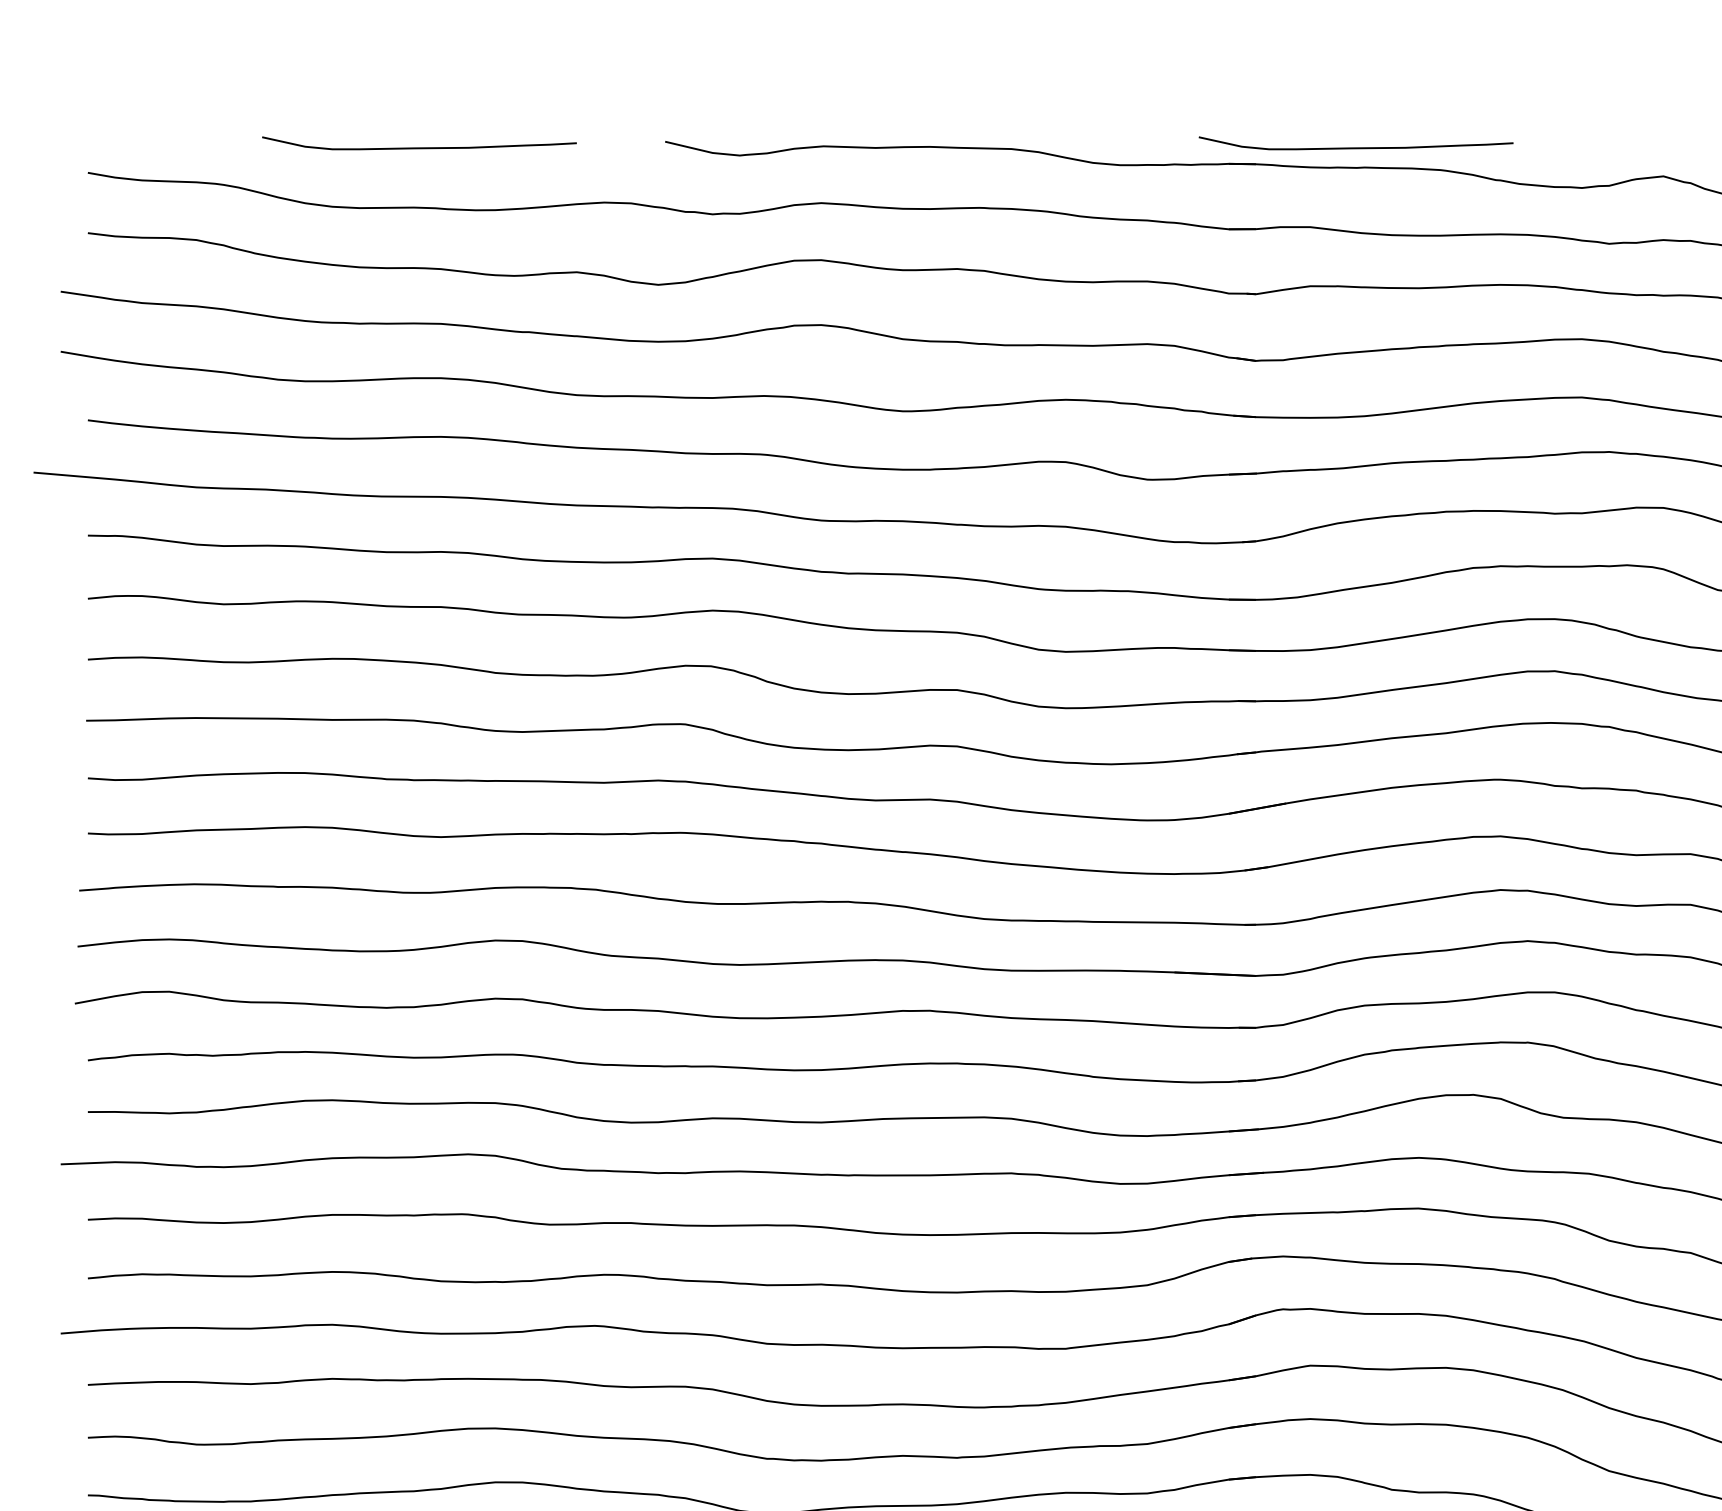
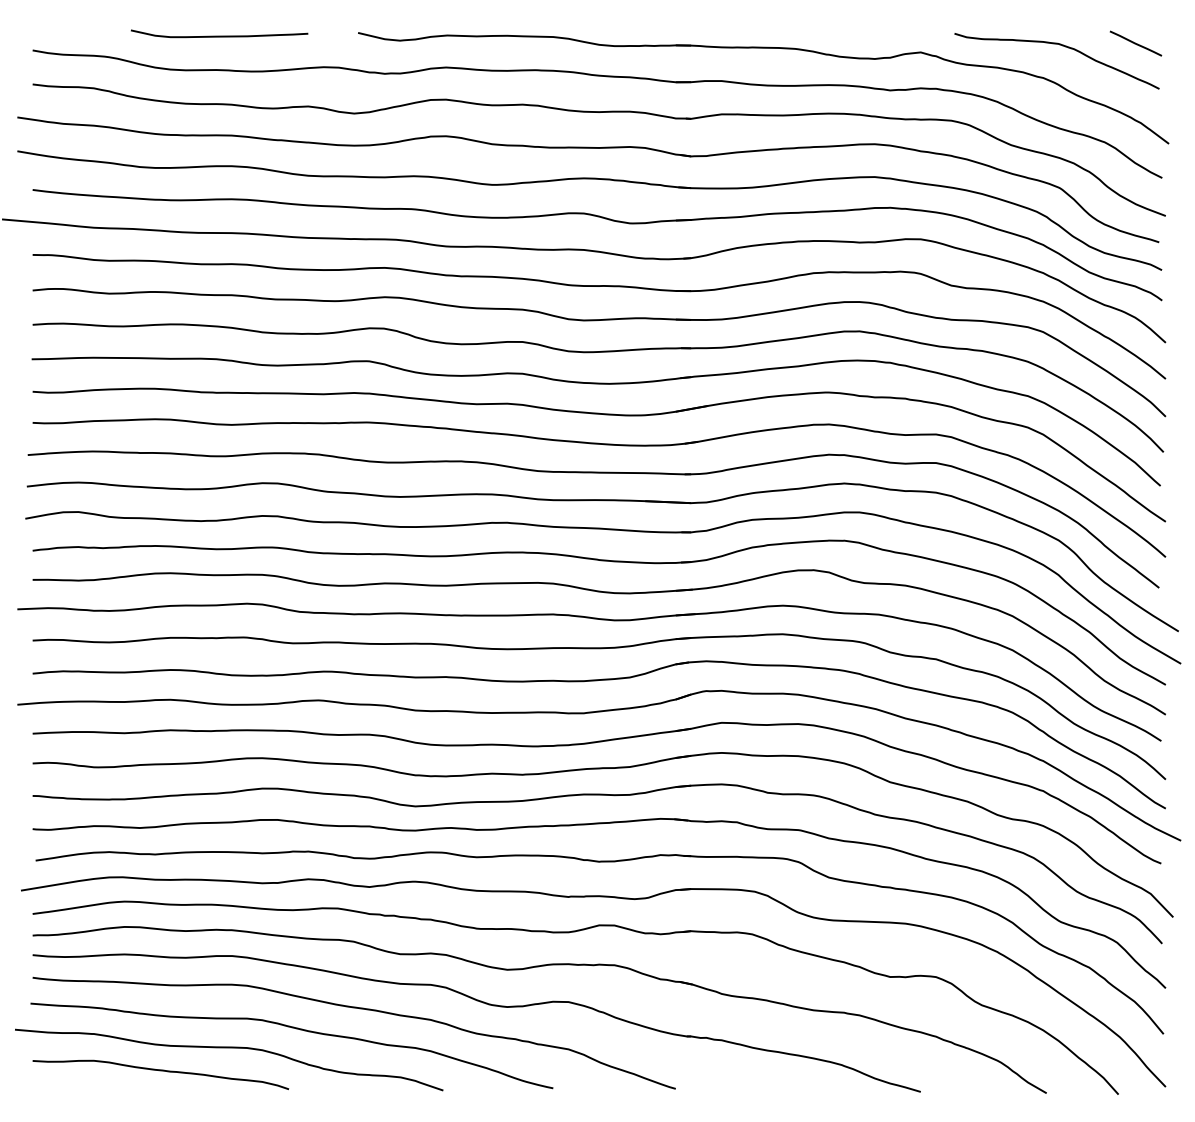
curve: (1355, 146) -> (747, 35), removed

